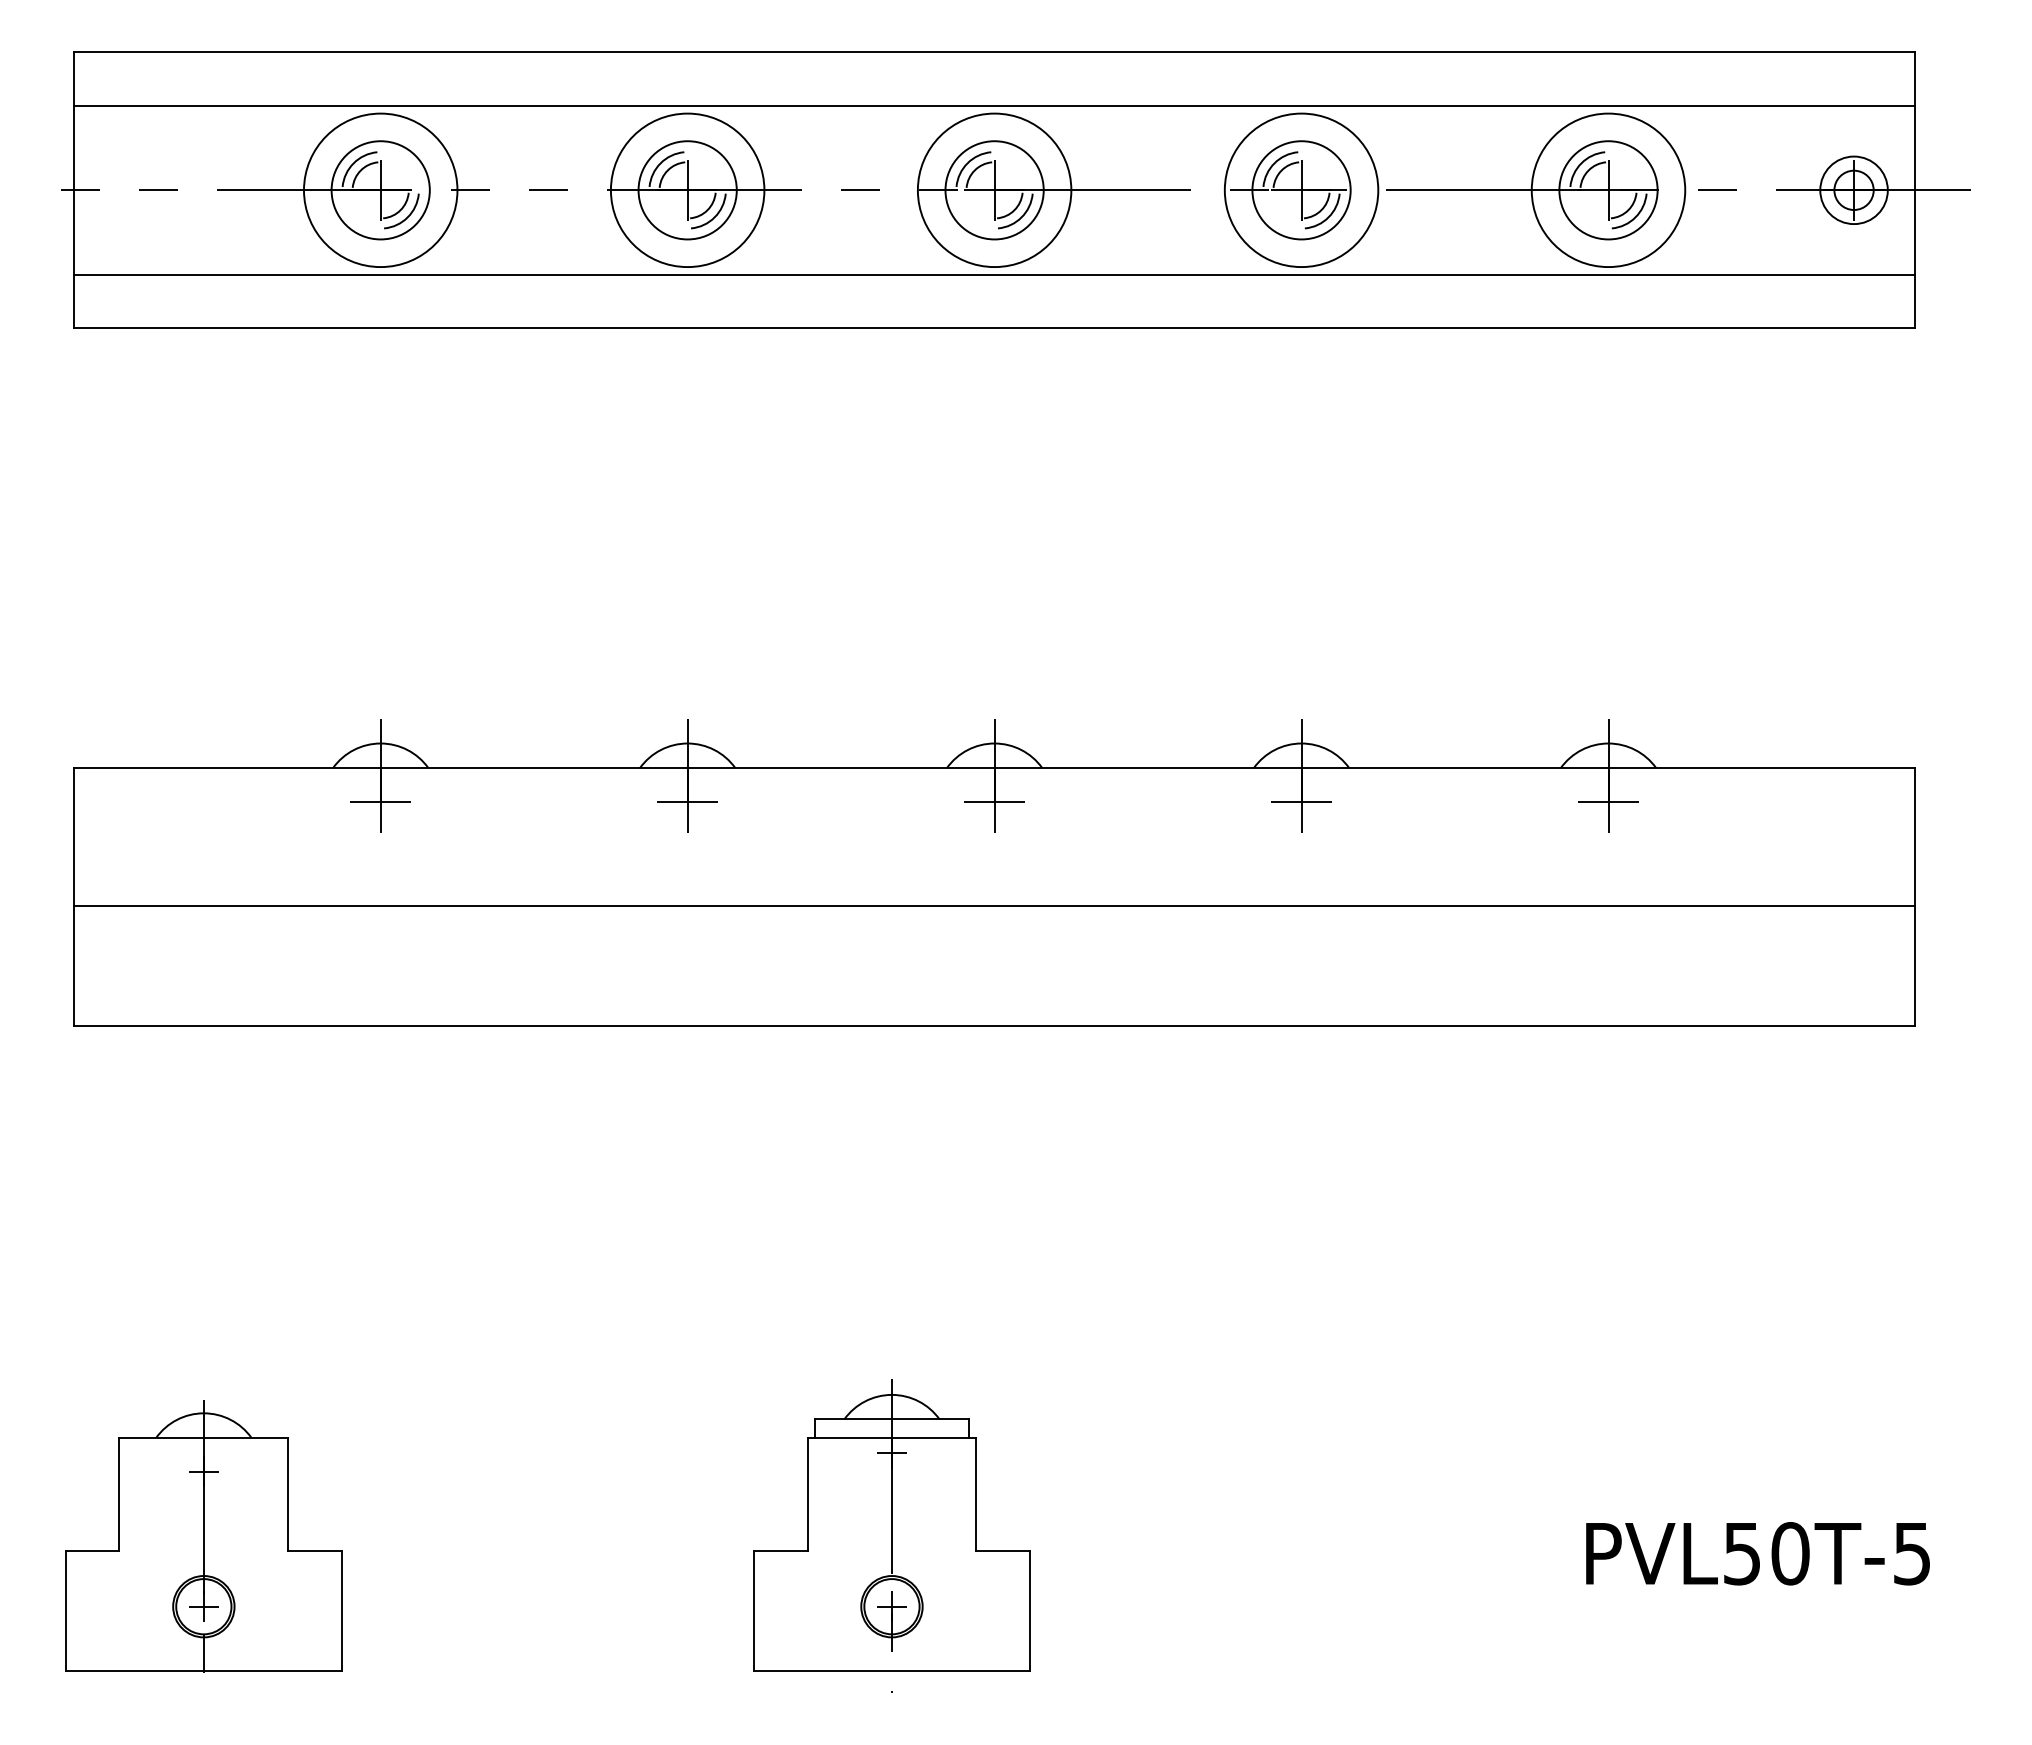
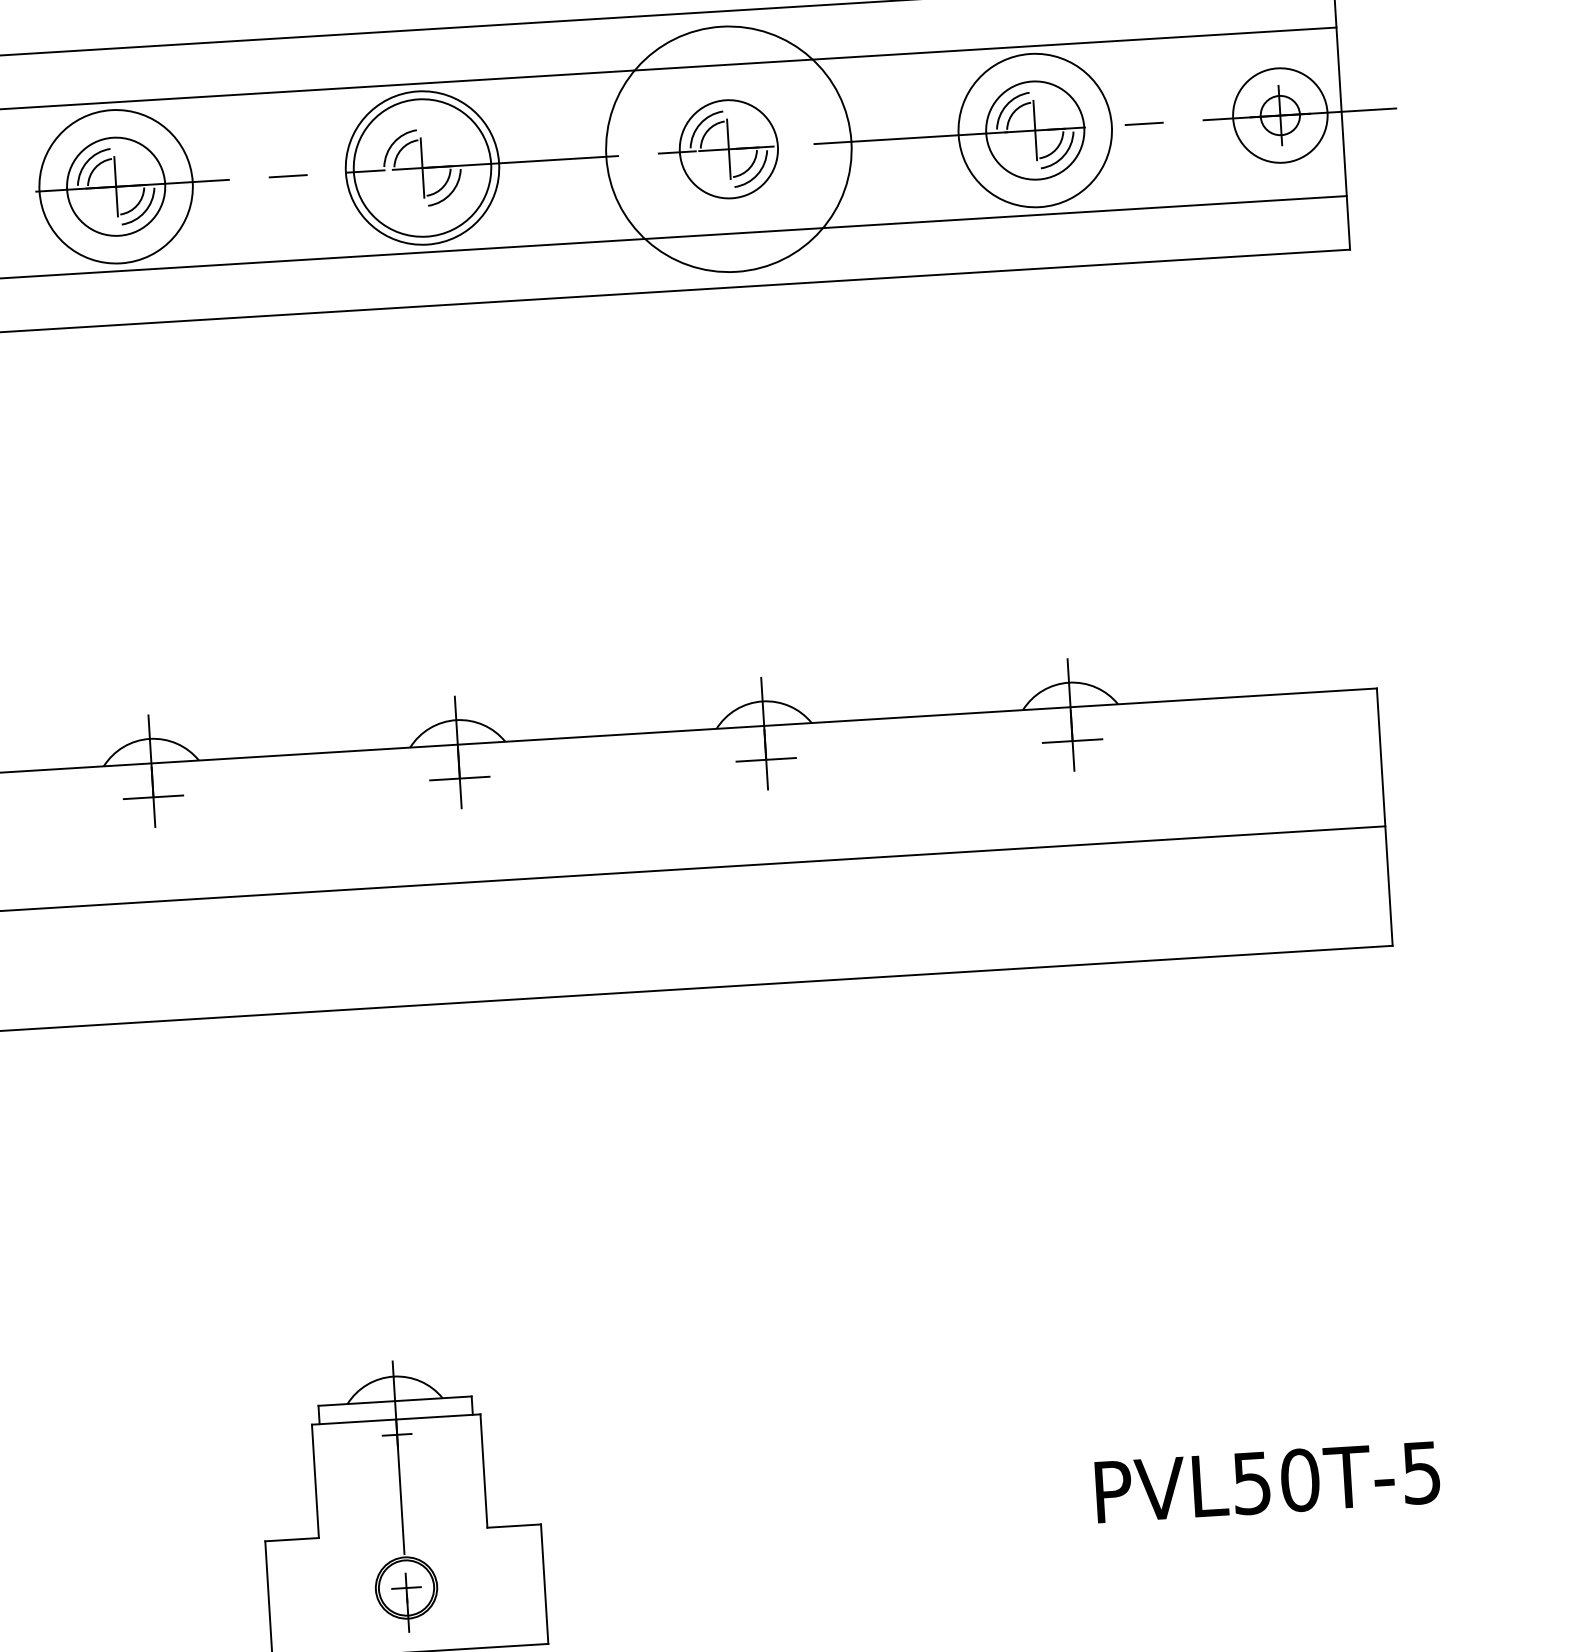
circle: (994, 190) -> (422, 168), size x1.4
circle: (1301, 190) -> (728, 149), size x1.6
circle: (1853, 190) -> (1279, 115), size x1.4

